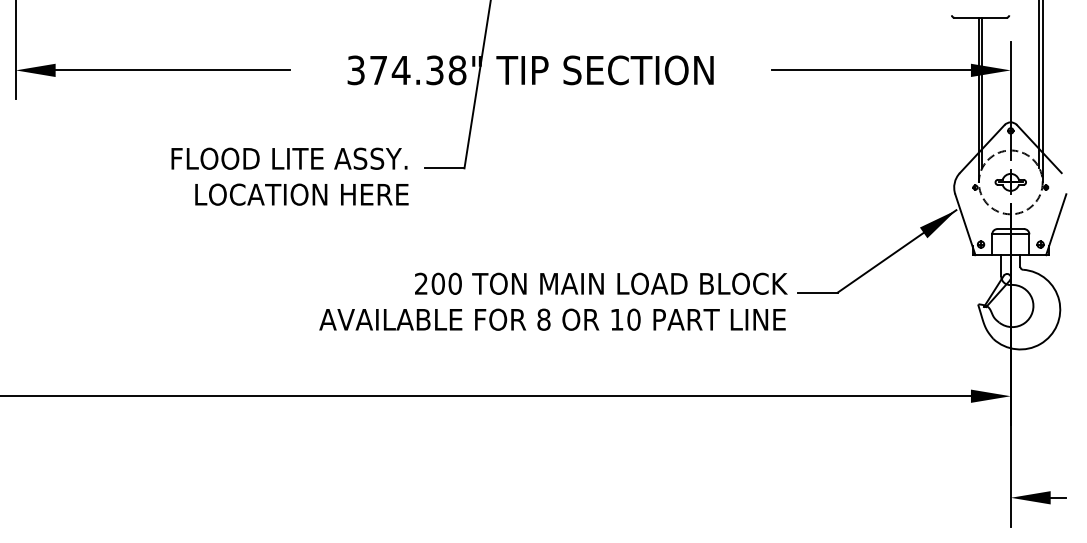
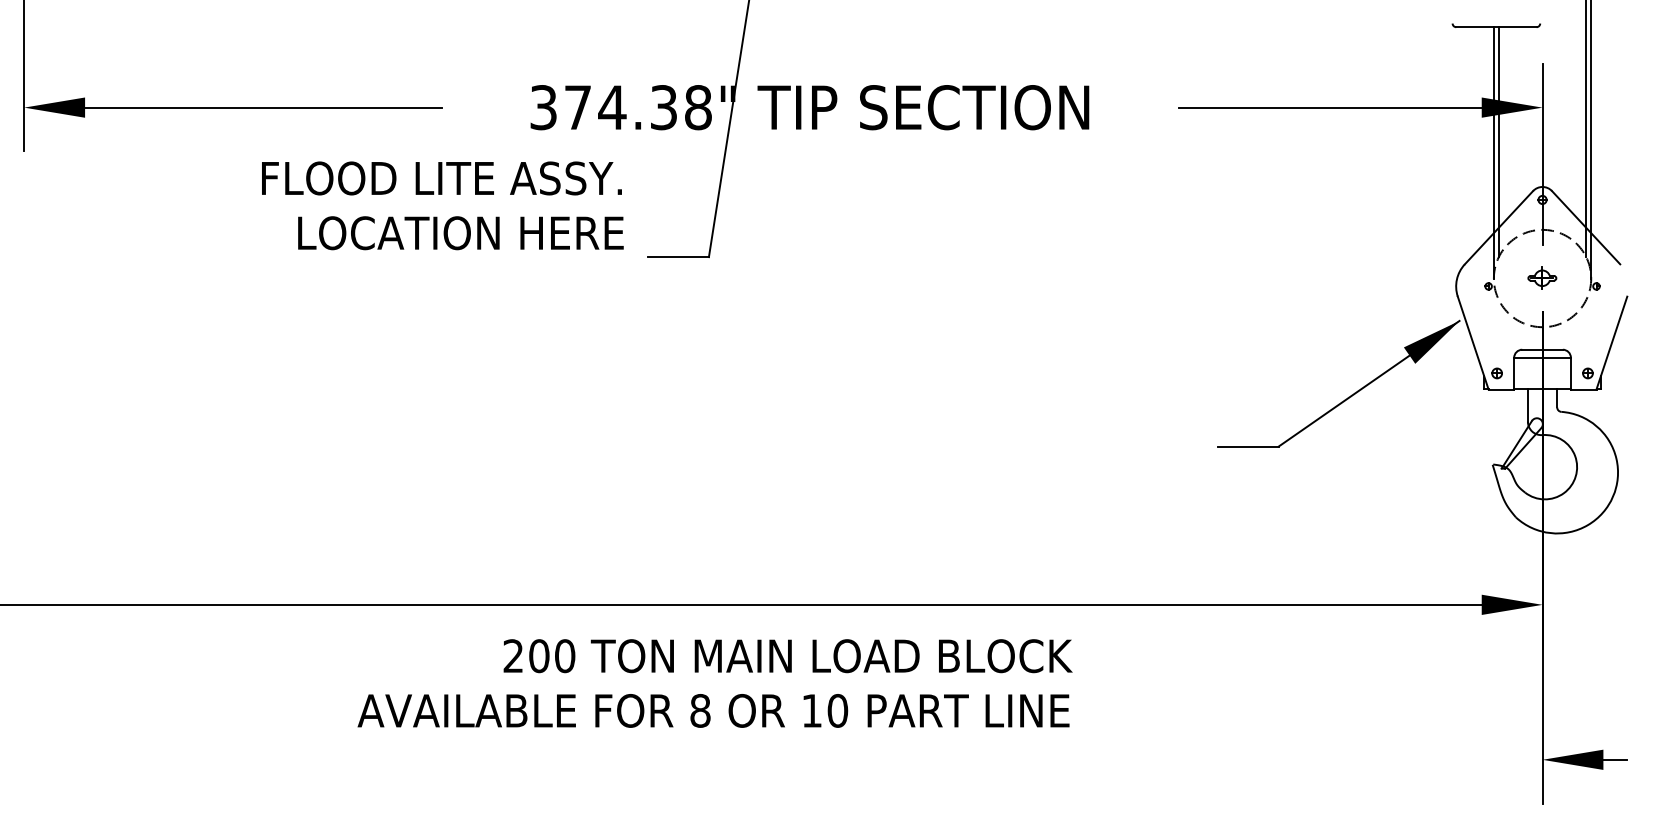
text: (289, 176) -> (441, 205), moved
part: (1010, 181) -> (1542, 277), size x0.6
text: (553, 301) -> (715, 683), moved

